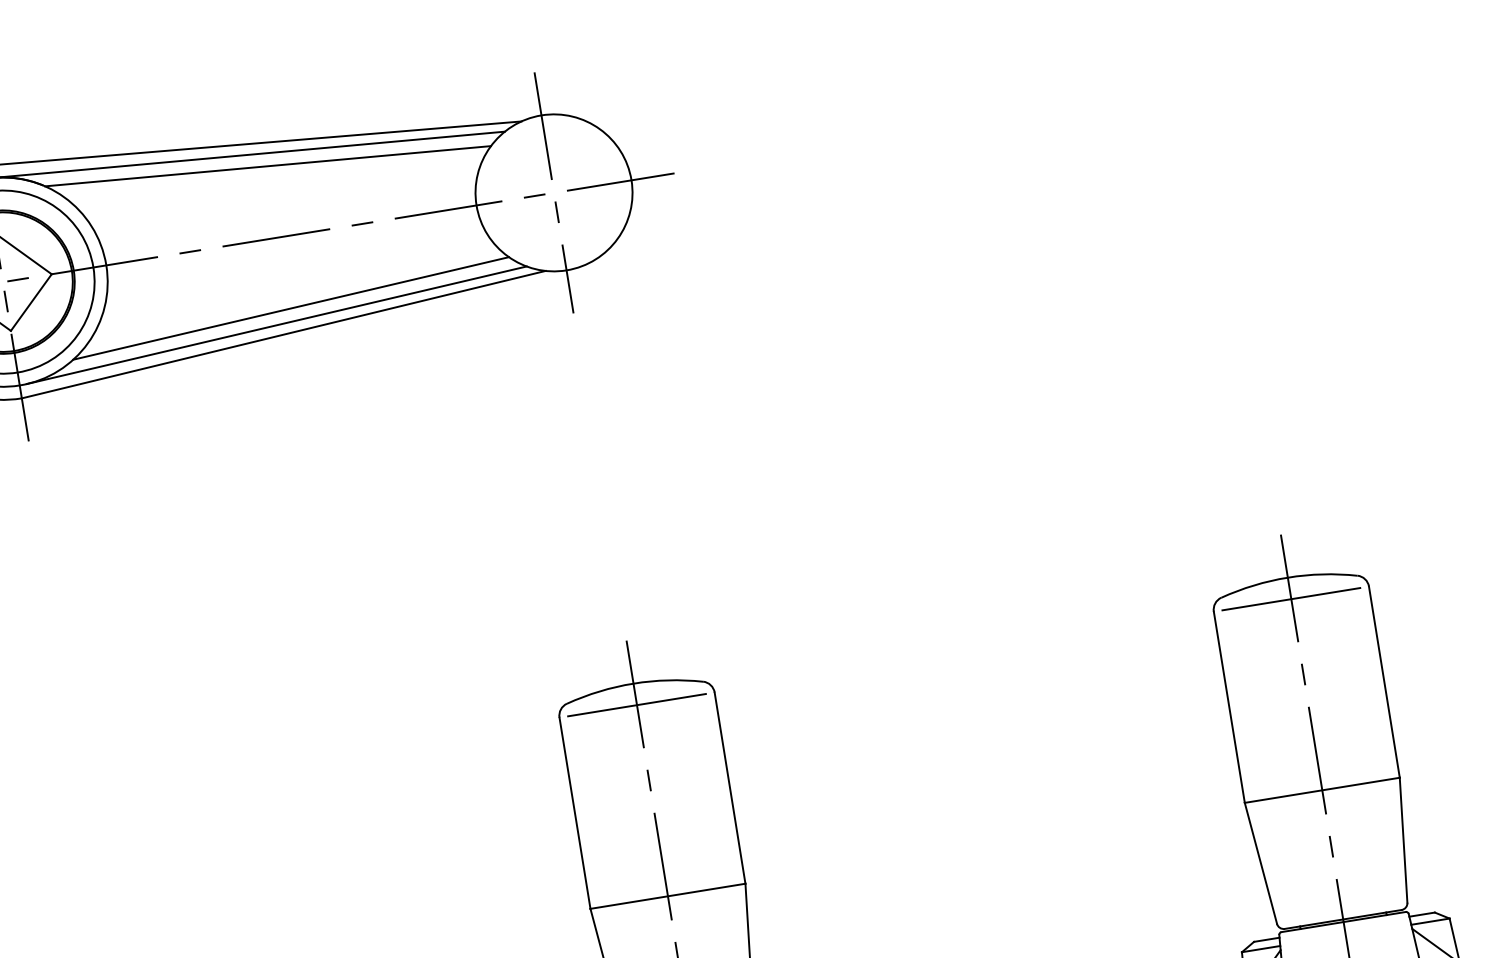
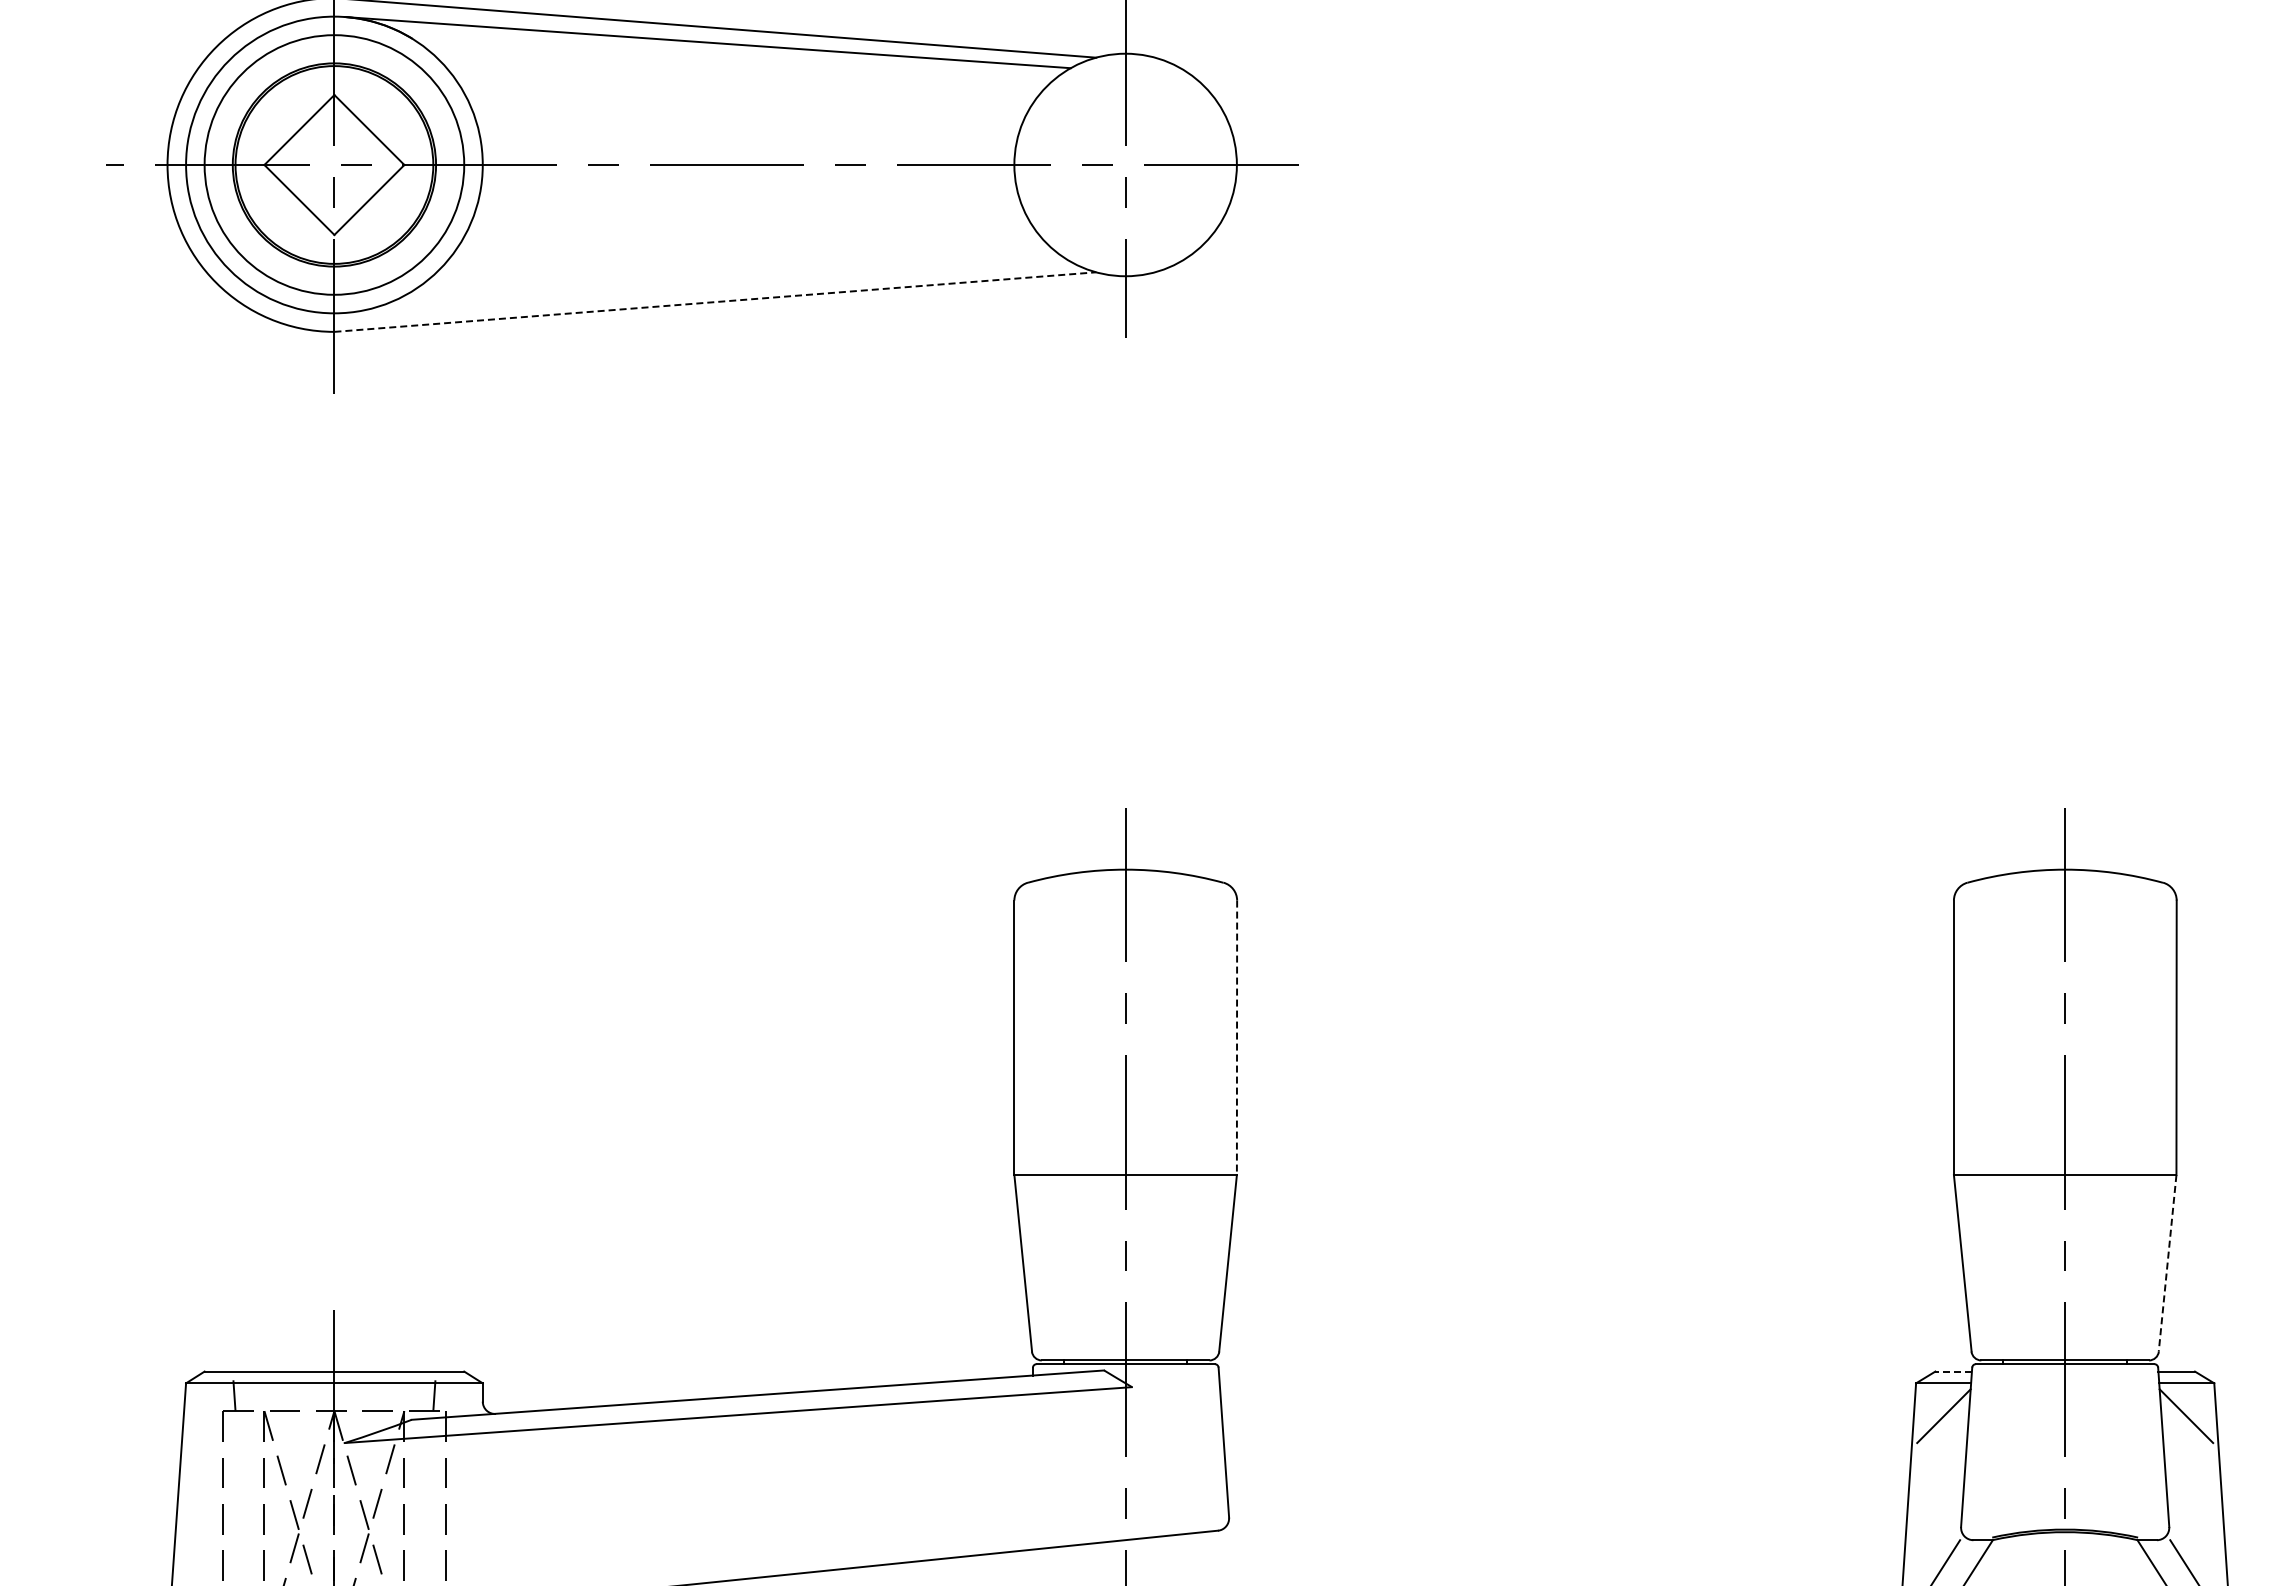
line: (267, 165) -> (731, 62), removed
line: (291, 308) -> (731, 266), removed
line: (276, 324) -> (707, 286), removed
line: (283, 334) -> (715, 302), solid -> dashed
line: (1291, 599) -> (2065, 900), removed
line: (636, 705) -> (1125, 900), removed
line: (730, 788) -> (1237, 1038), solid -> dashed
line: (1403, 840) -> (2167, 1263), solid -> dashed
line: (1266, 939) -> (1953, 1371), solid -> dashed

